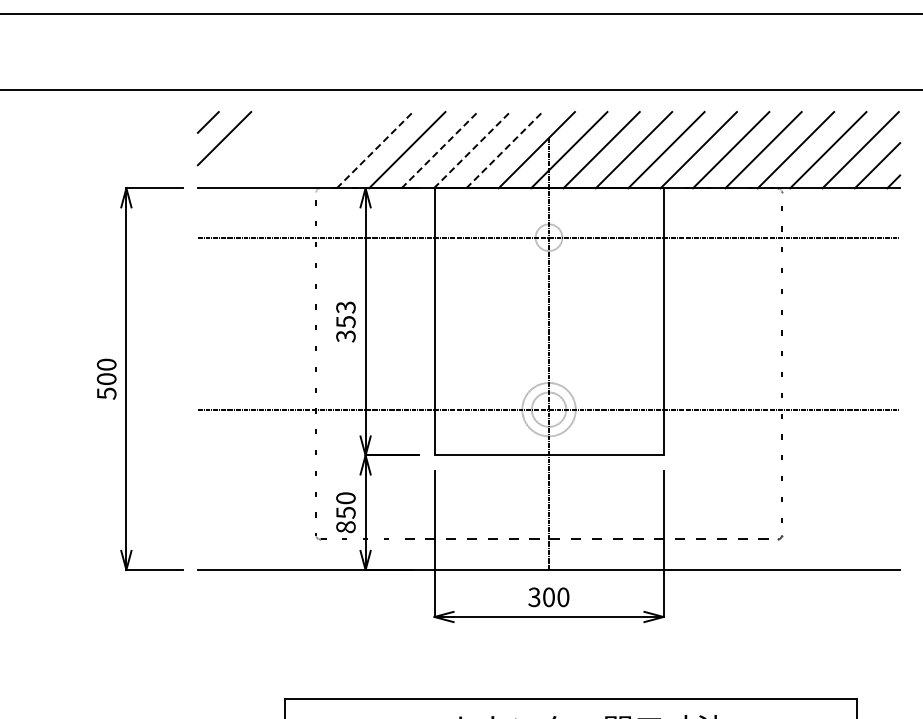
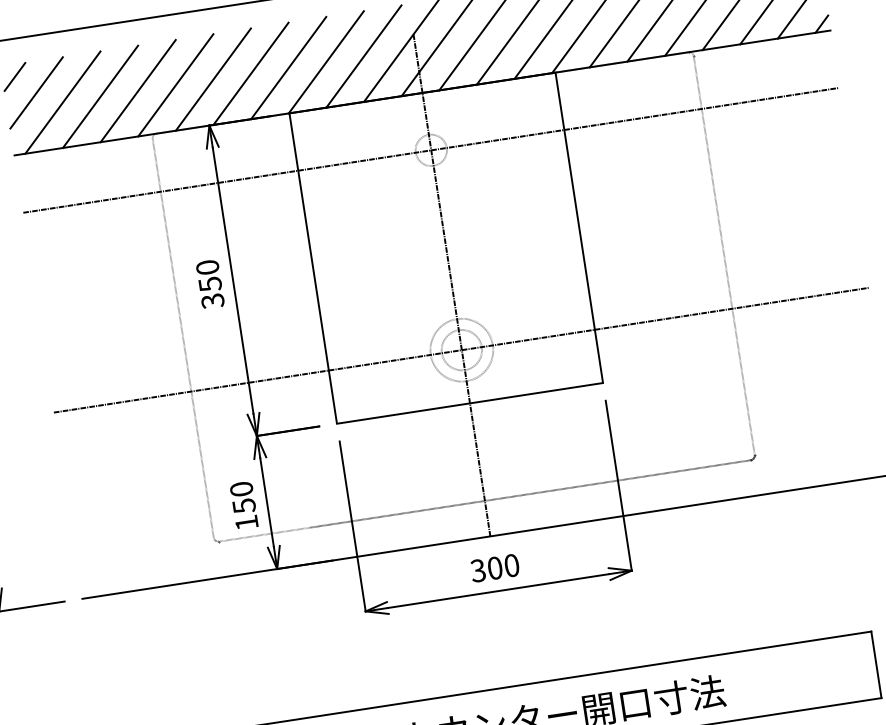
line: (245, 150) -> (63, 102), added
line: (277, 150) -> (100, 97), added
line: (310, 150) -> (138, 91), added
line: (342, 150) -> (175, 85), added
line: (374, 150) -> (212, 80), dashed -> solid
line: (439, 150) -> (288, 68), dashed -> solid
line: (472, 150) -> (326, 62), dashed -> solid
line: (504, 150) -> (364, 56), dashed -> solid
text: (345, 307) -> (207, 267), 353 -> 350
text: (345, 527) -> (246, 523), 850 -> 150

